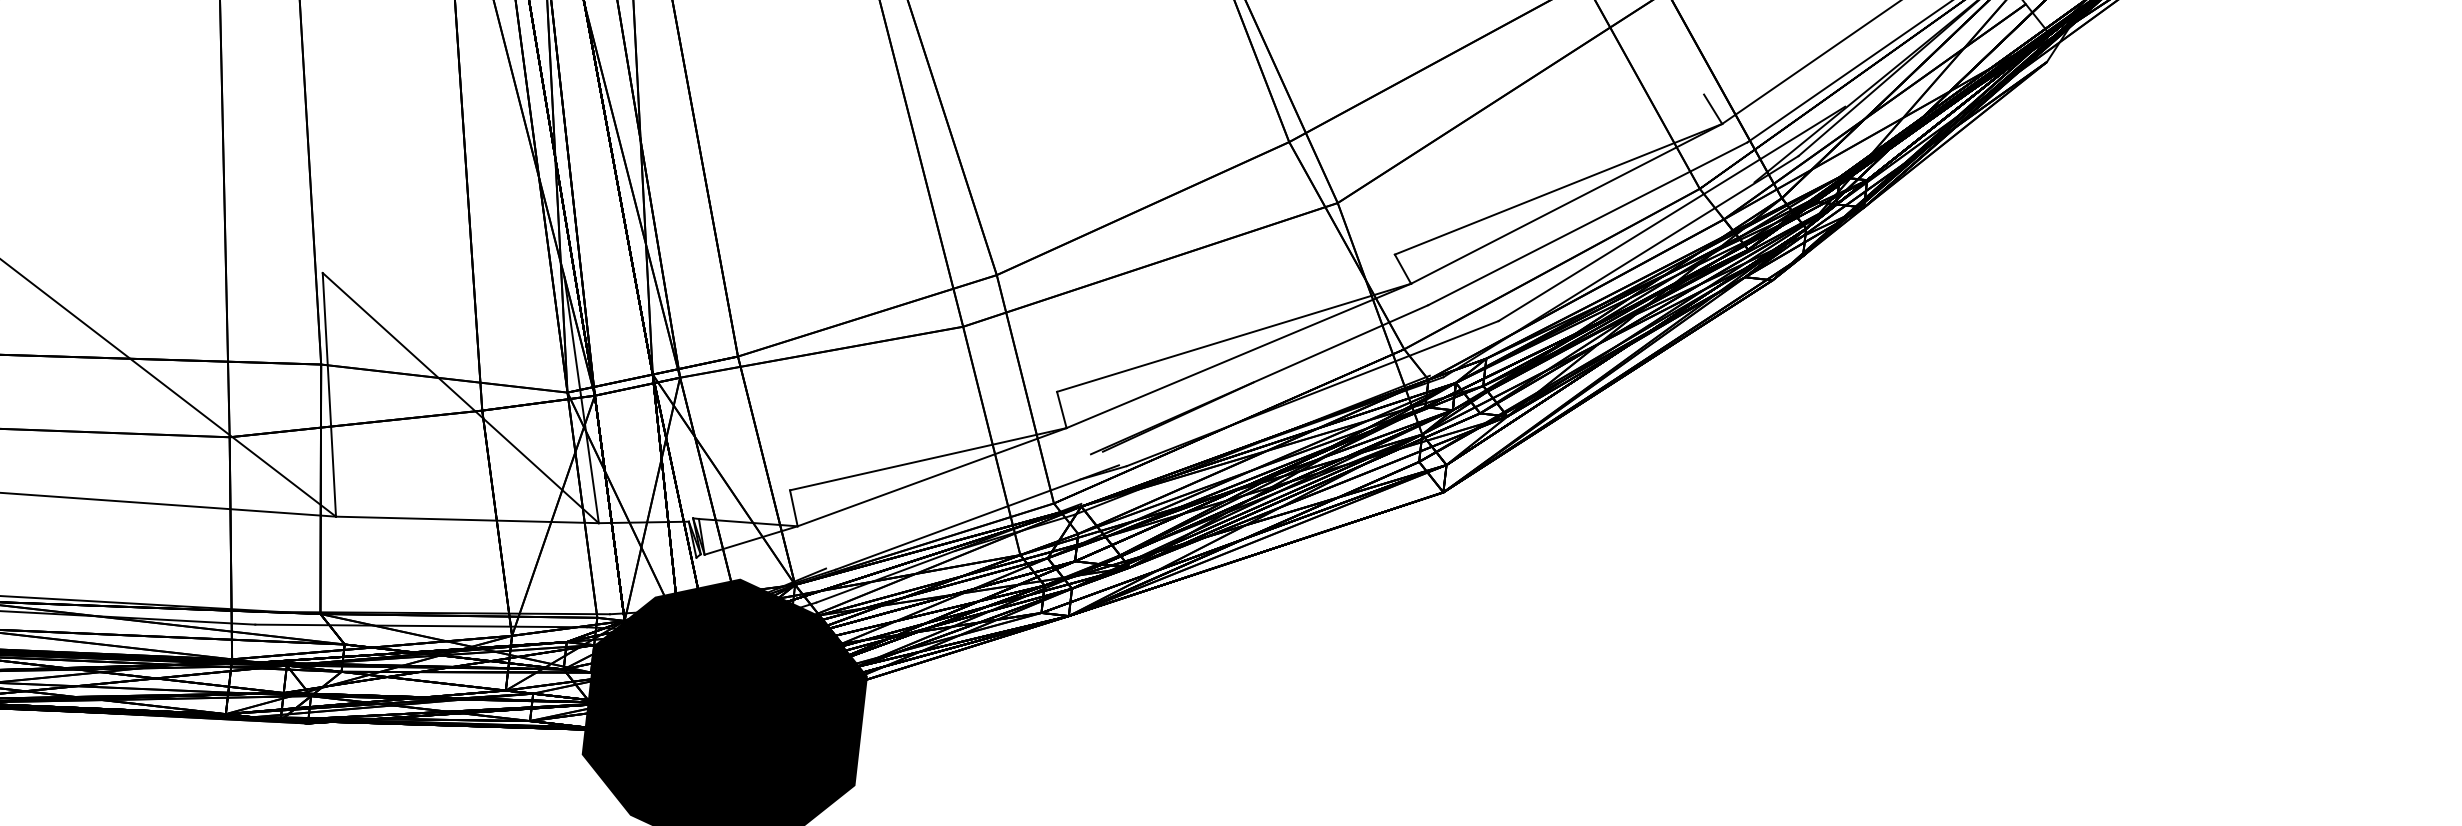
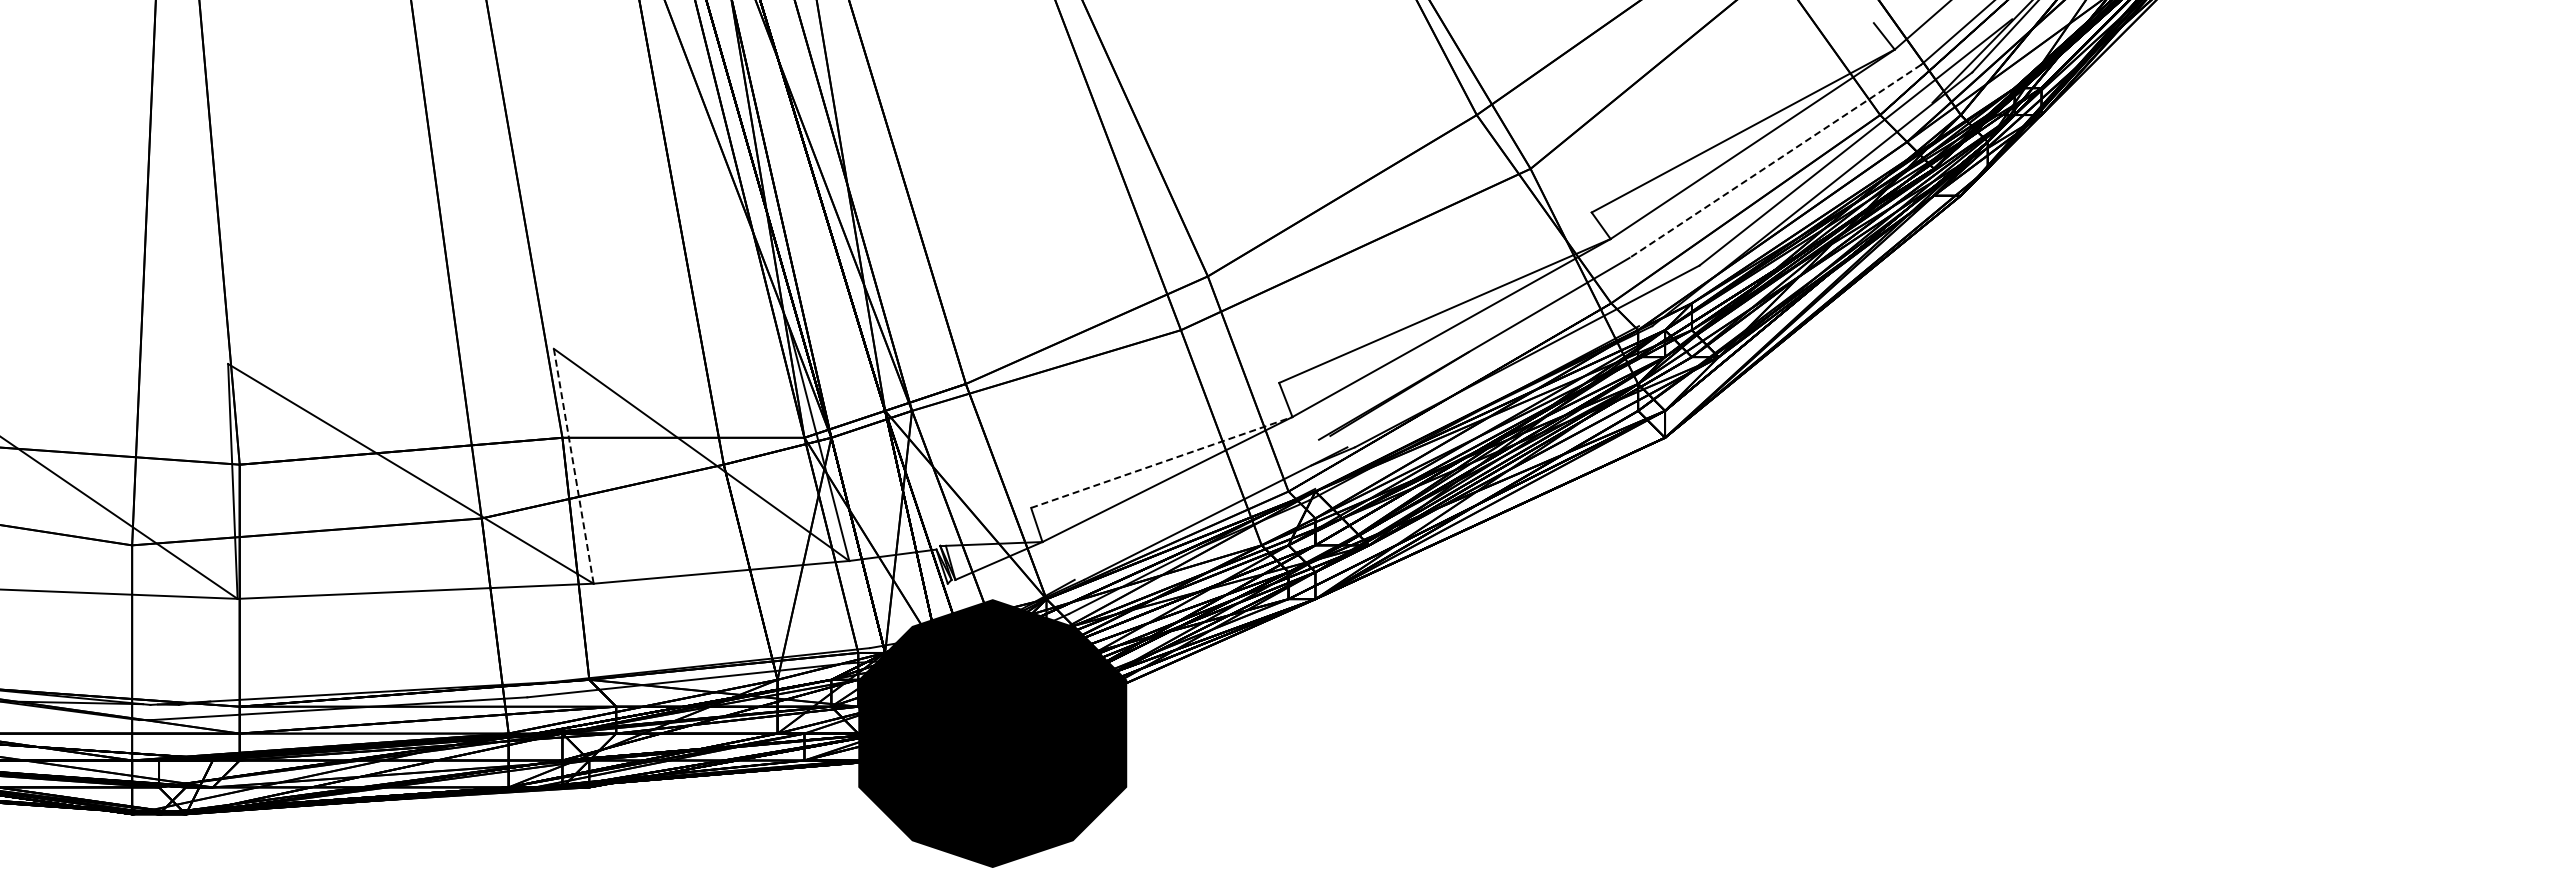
line: (1587, 223) -> (1775, 161), solid -> dashed
line: (329, 395) -> (573, 466), solid -> dashed
line: (929, 459) -> (1162, 462), solid -> dashed

